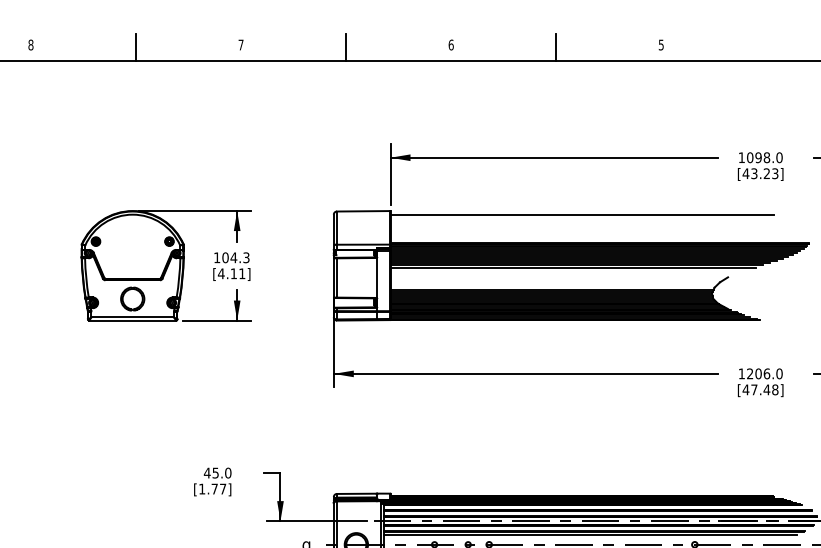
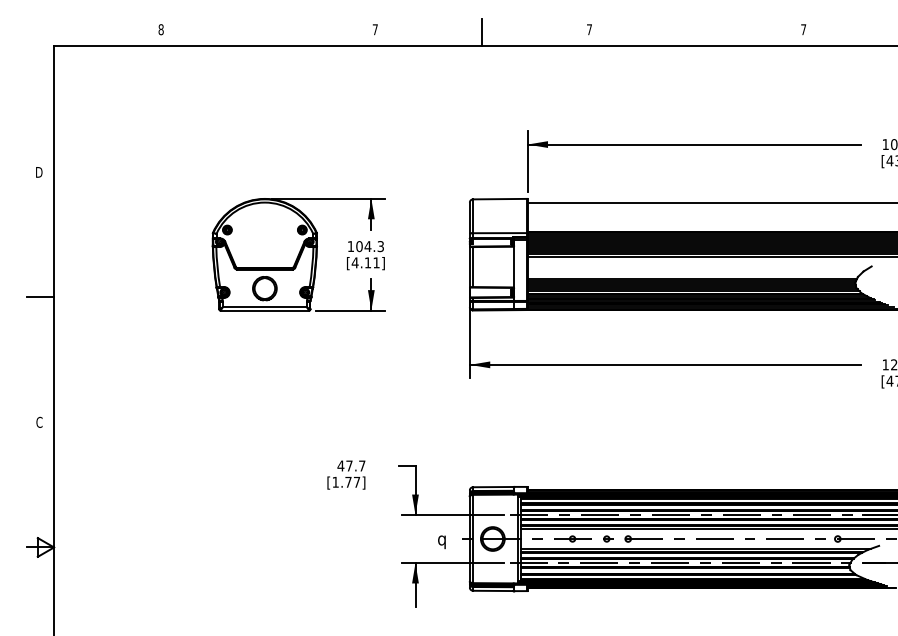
text: (451, 44) -> (589, 29), 6 -> 7
text: (661, 44) -> (803, 29), 5 -> 7
line: (136, 47) -> (268, 32), removed
line: (556, 47) -> (696, 32), removed
text: (221, 472) -> (355, 465), 45.0 -> 47.7

